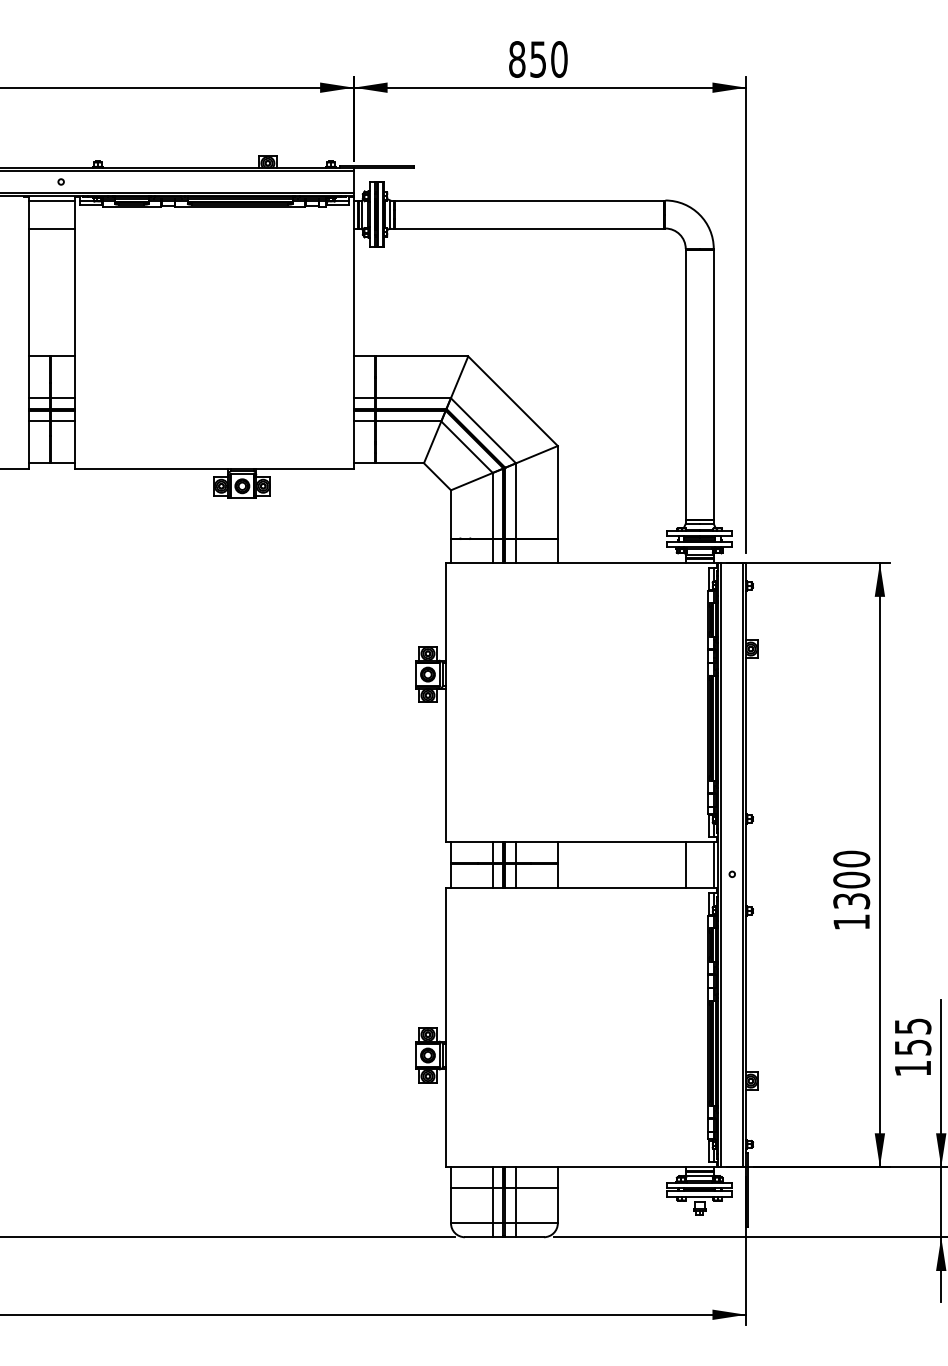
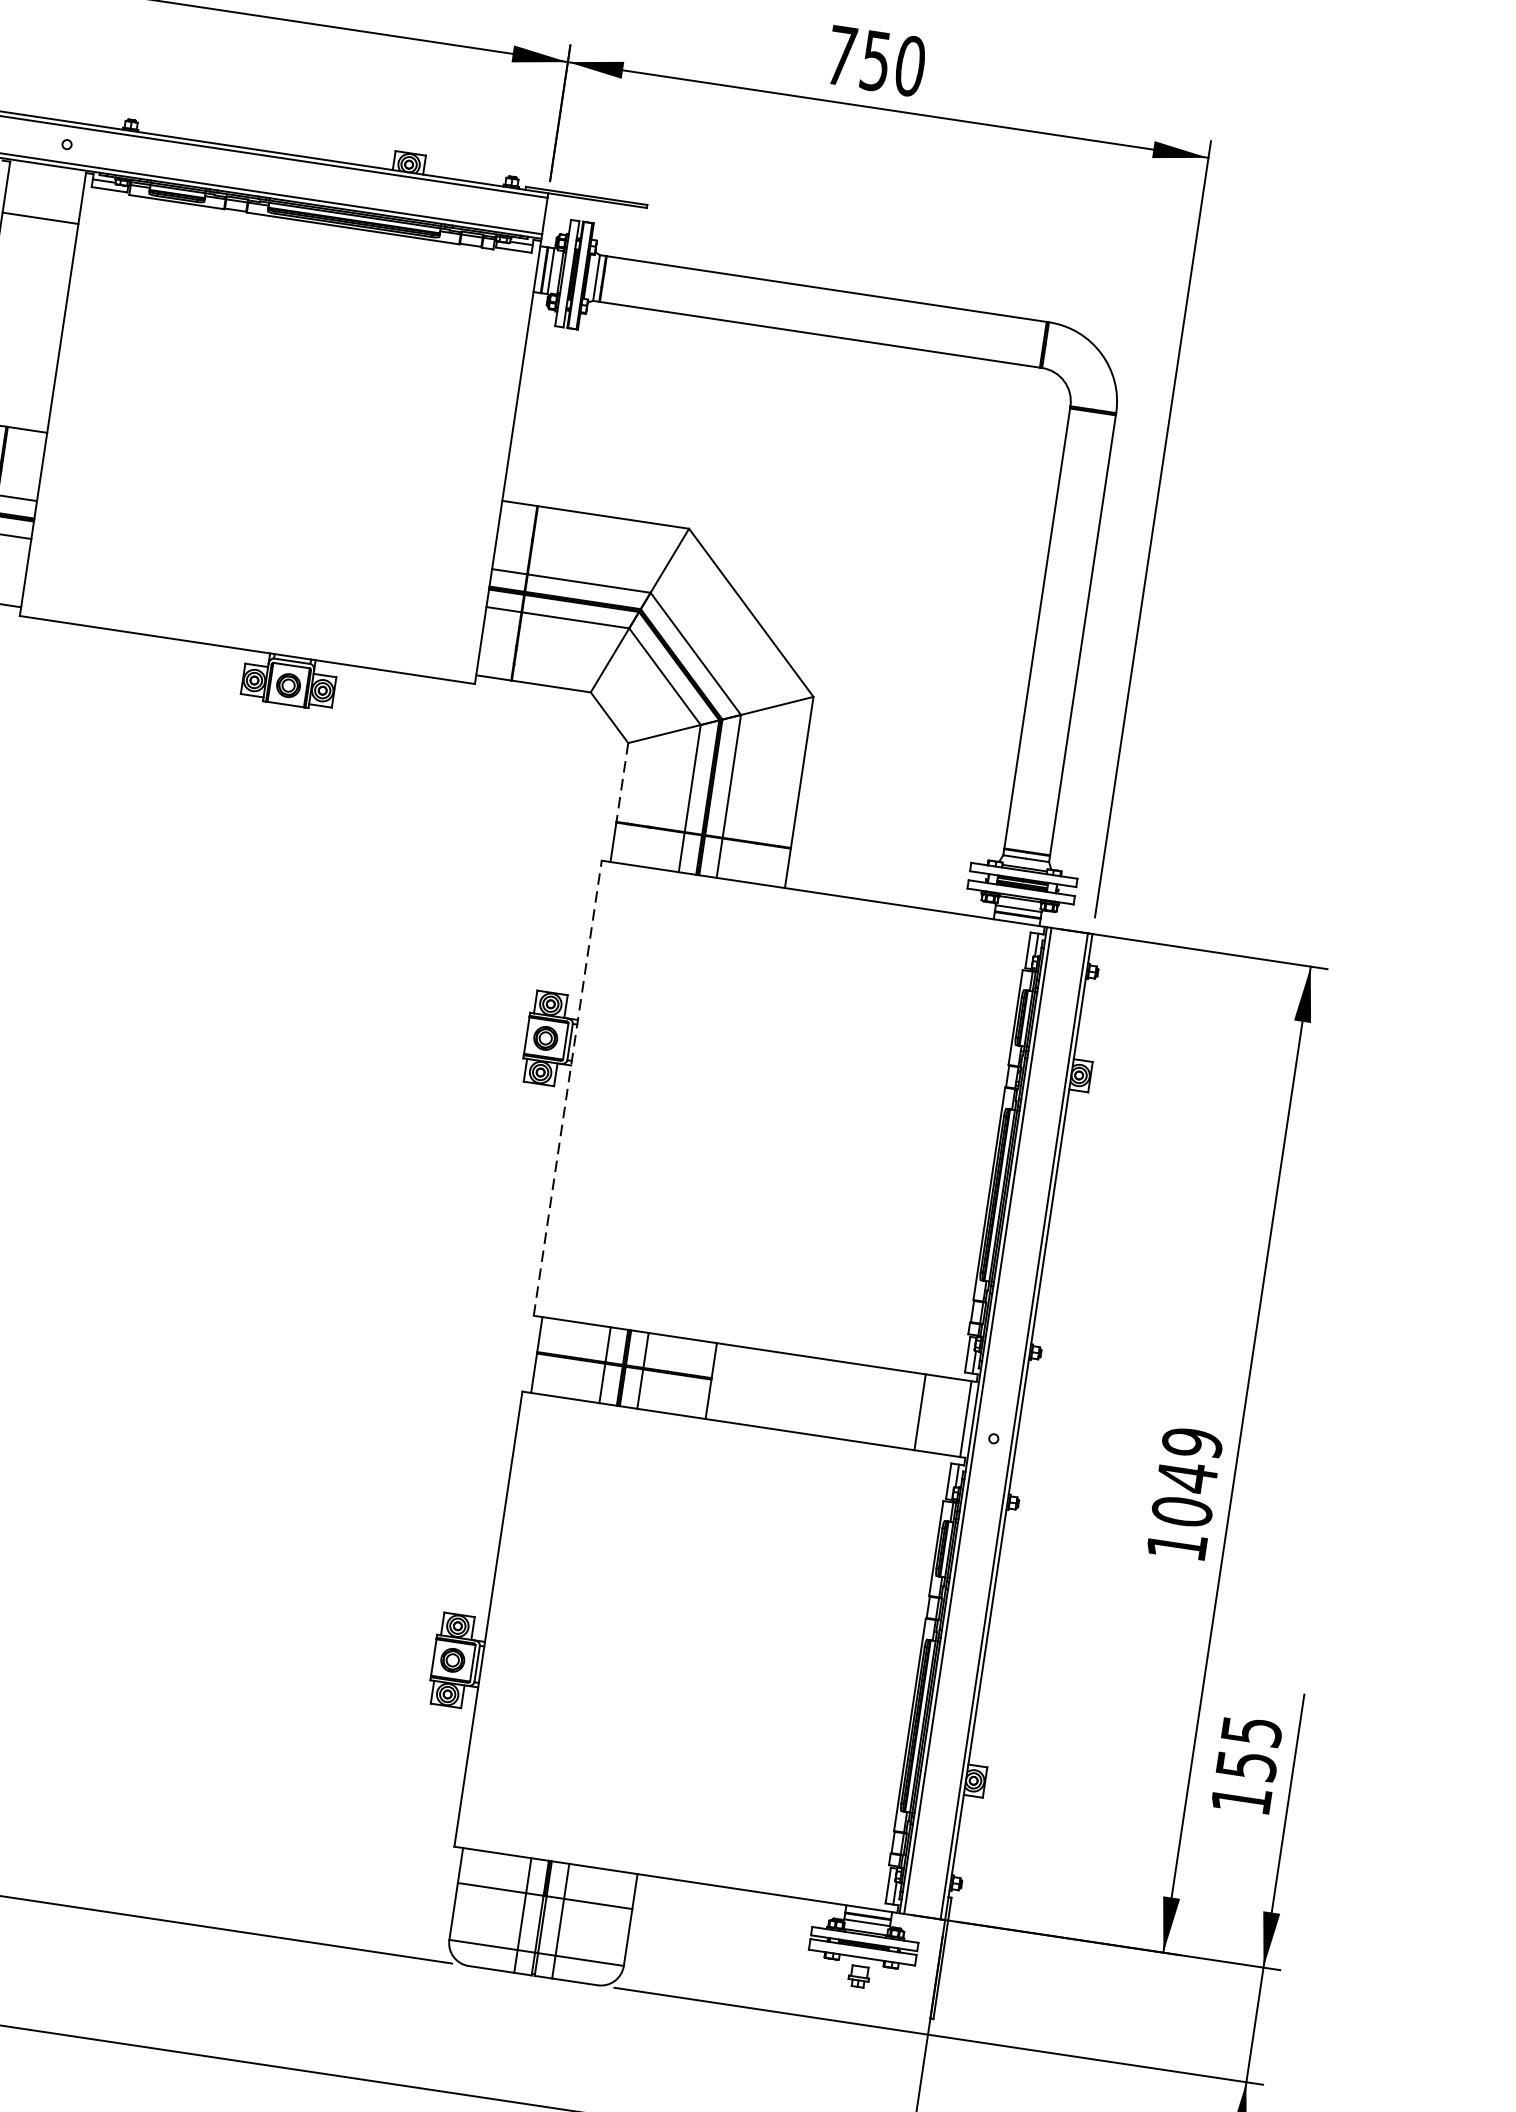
text: (517, 59) -> (841, 55), 850 -> 750
line: (51, 200) -> (46, 172), removed
line: (450, 514) -> (621, 782), solid -> dashed
line: (445, 701) -> (567, 1086), solid -> dashed
text: (851, 879) -> (1187, 1476), 1300 -> 1049

